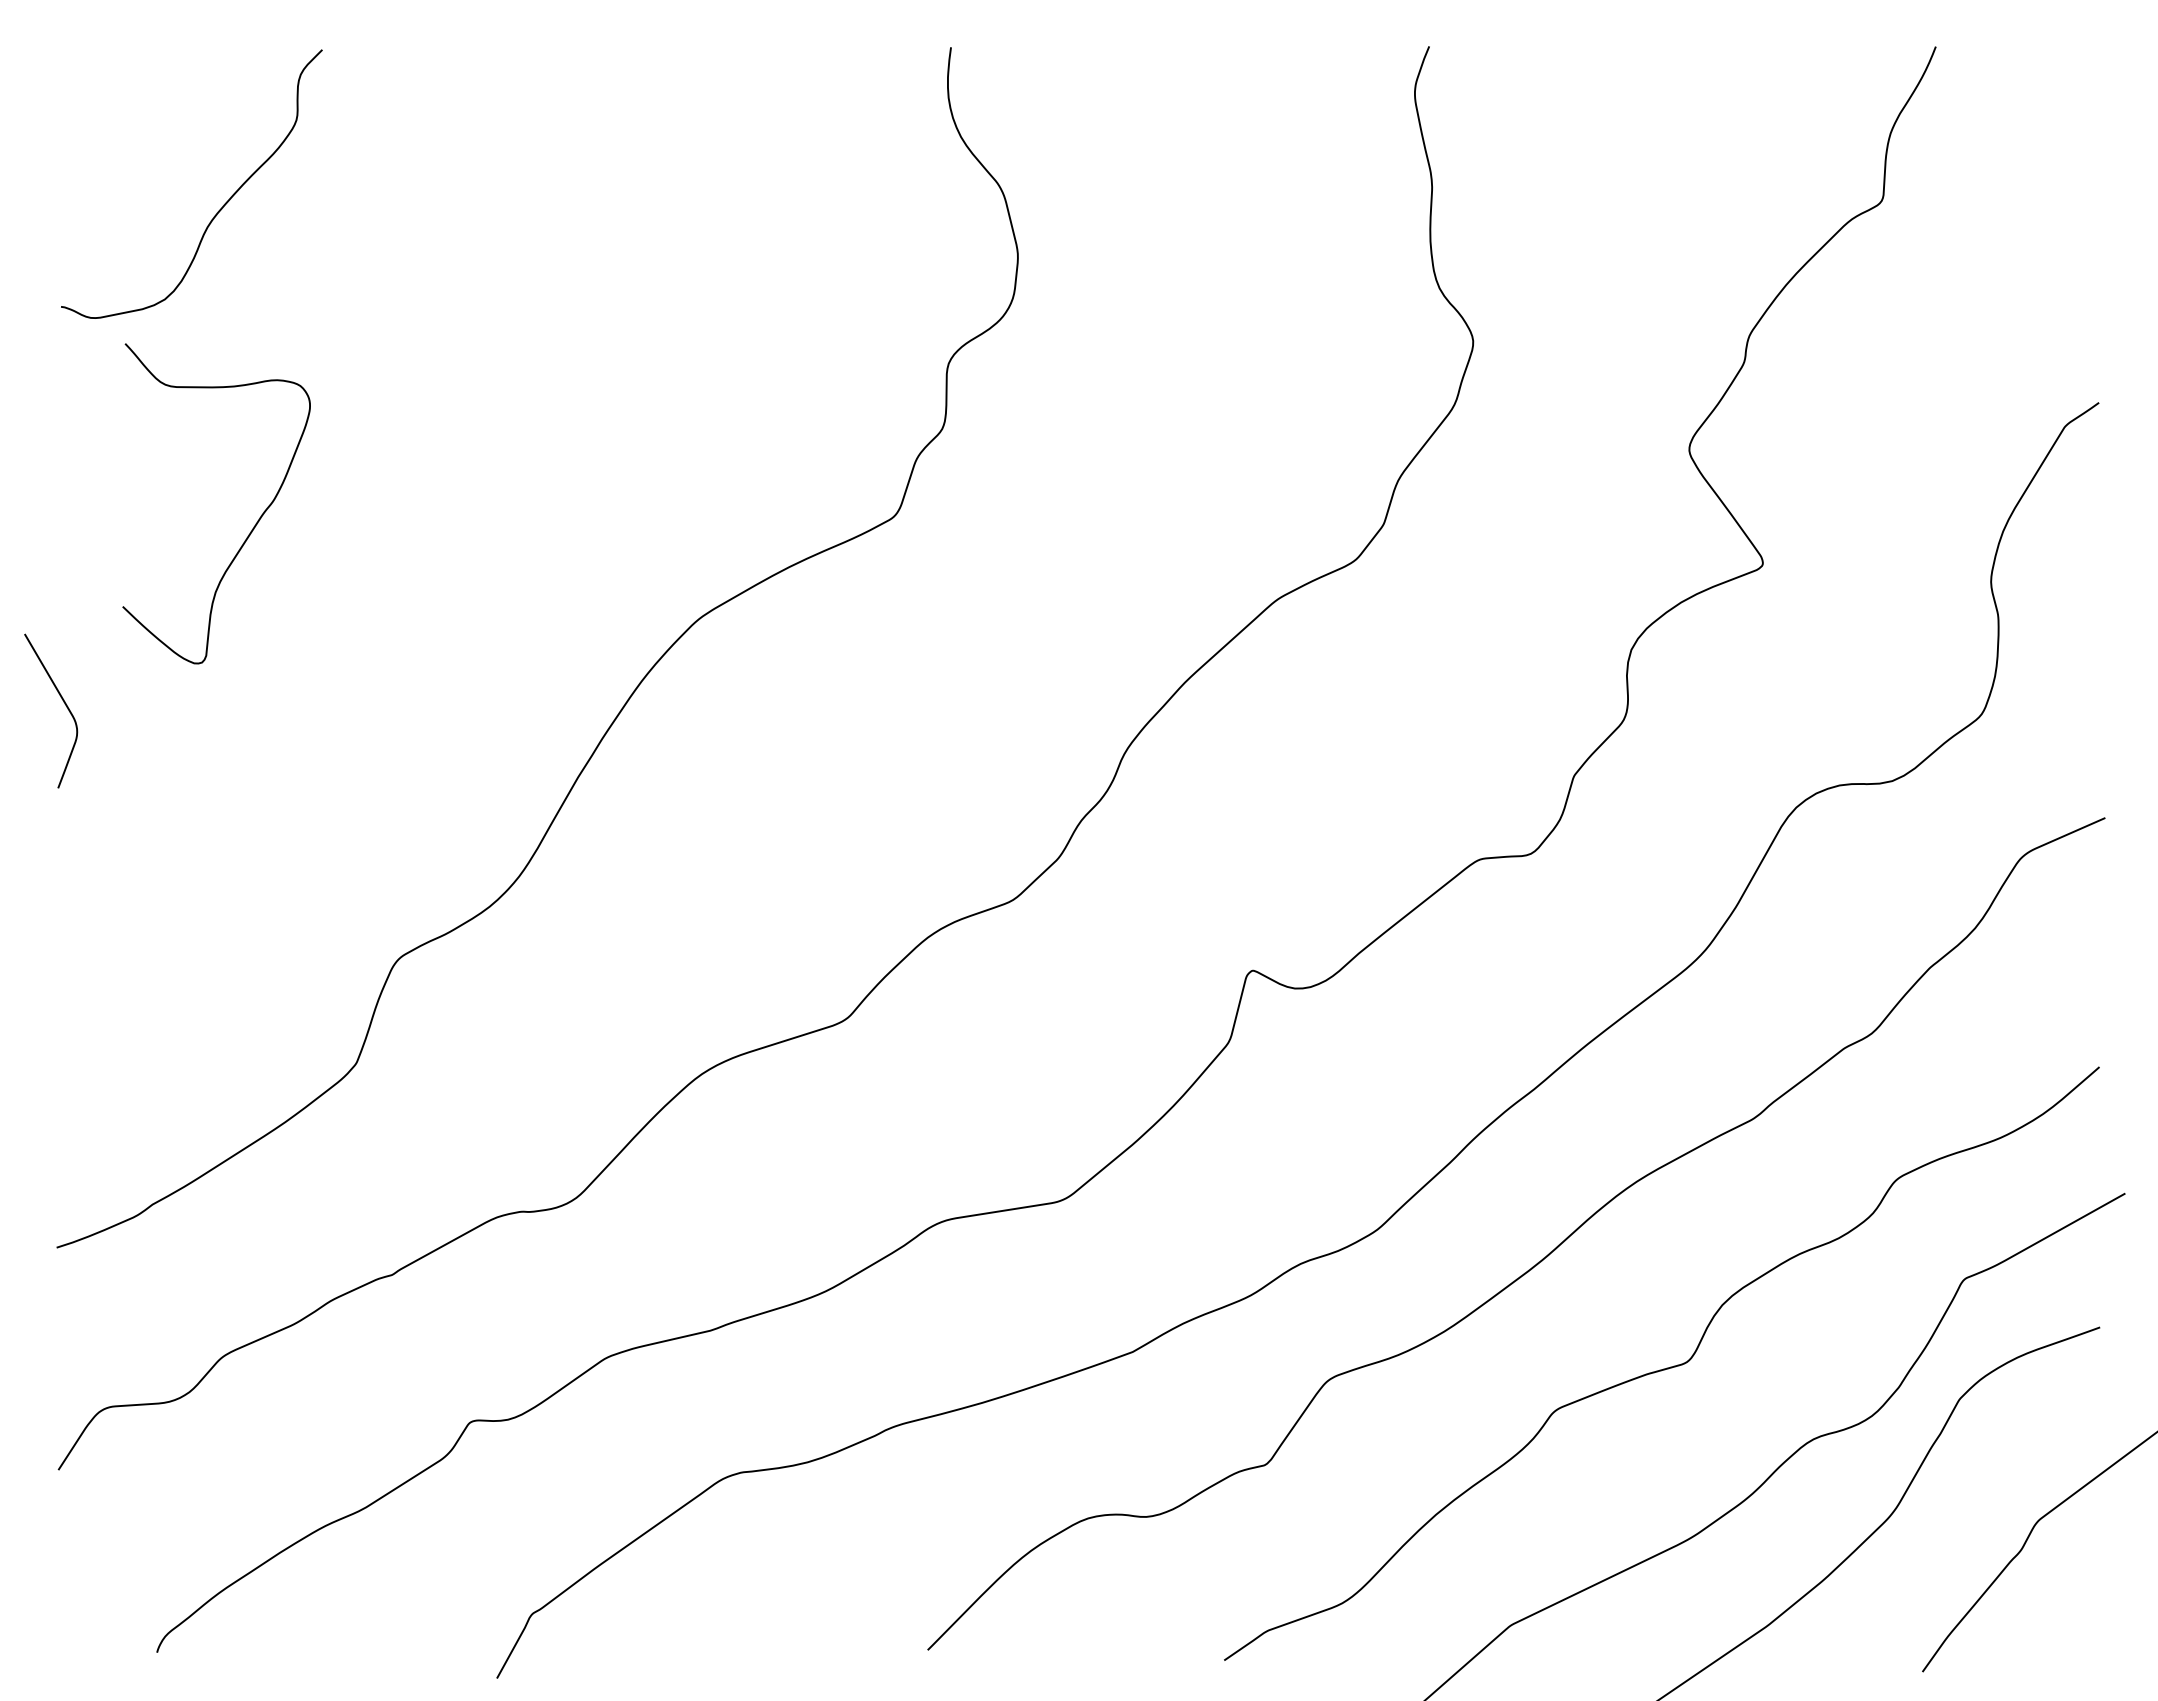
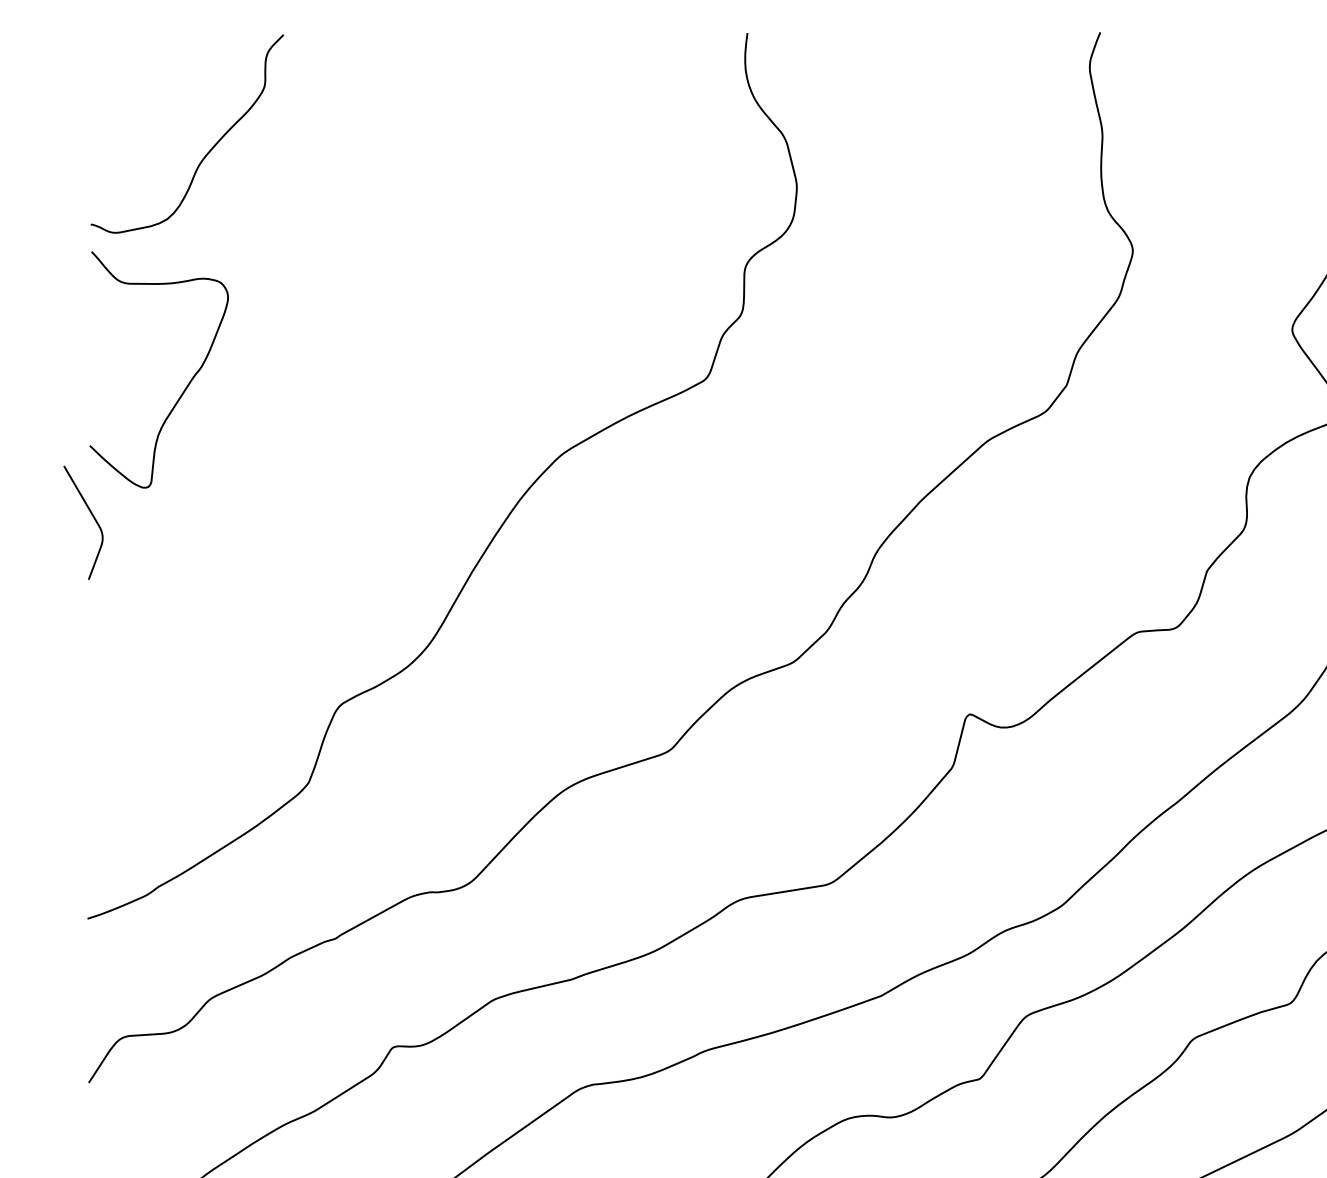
curve: (253, 526) -> (186, 386), moved

